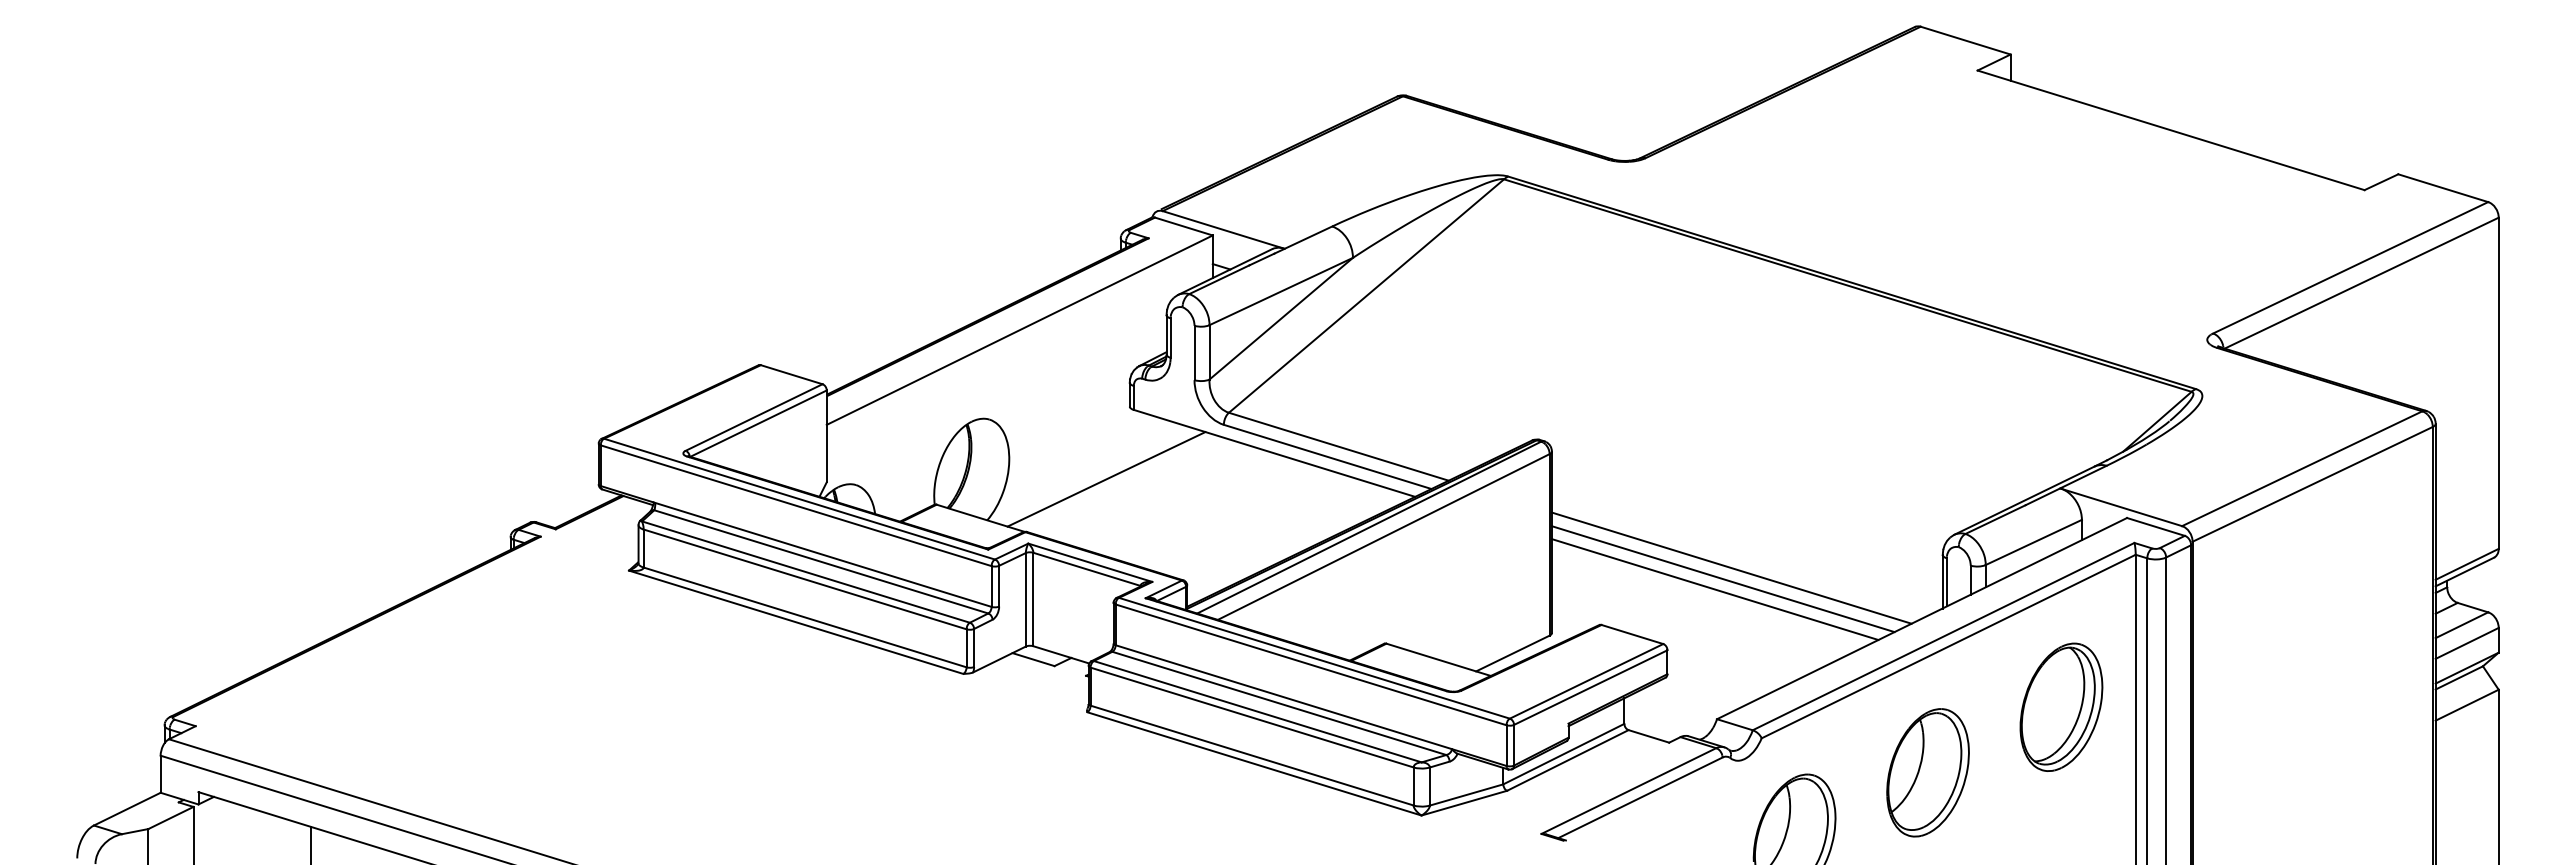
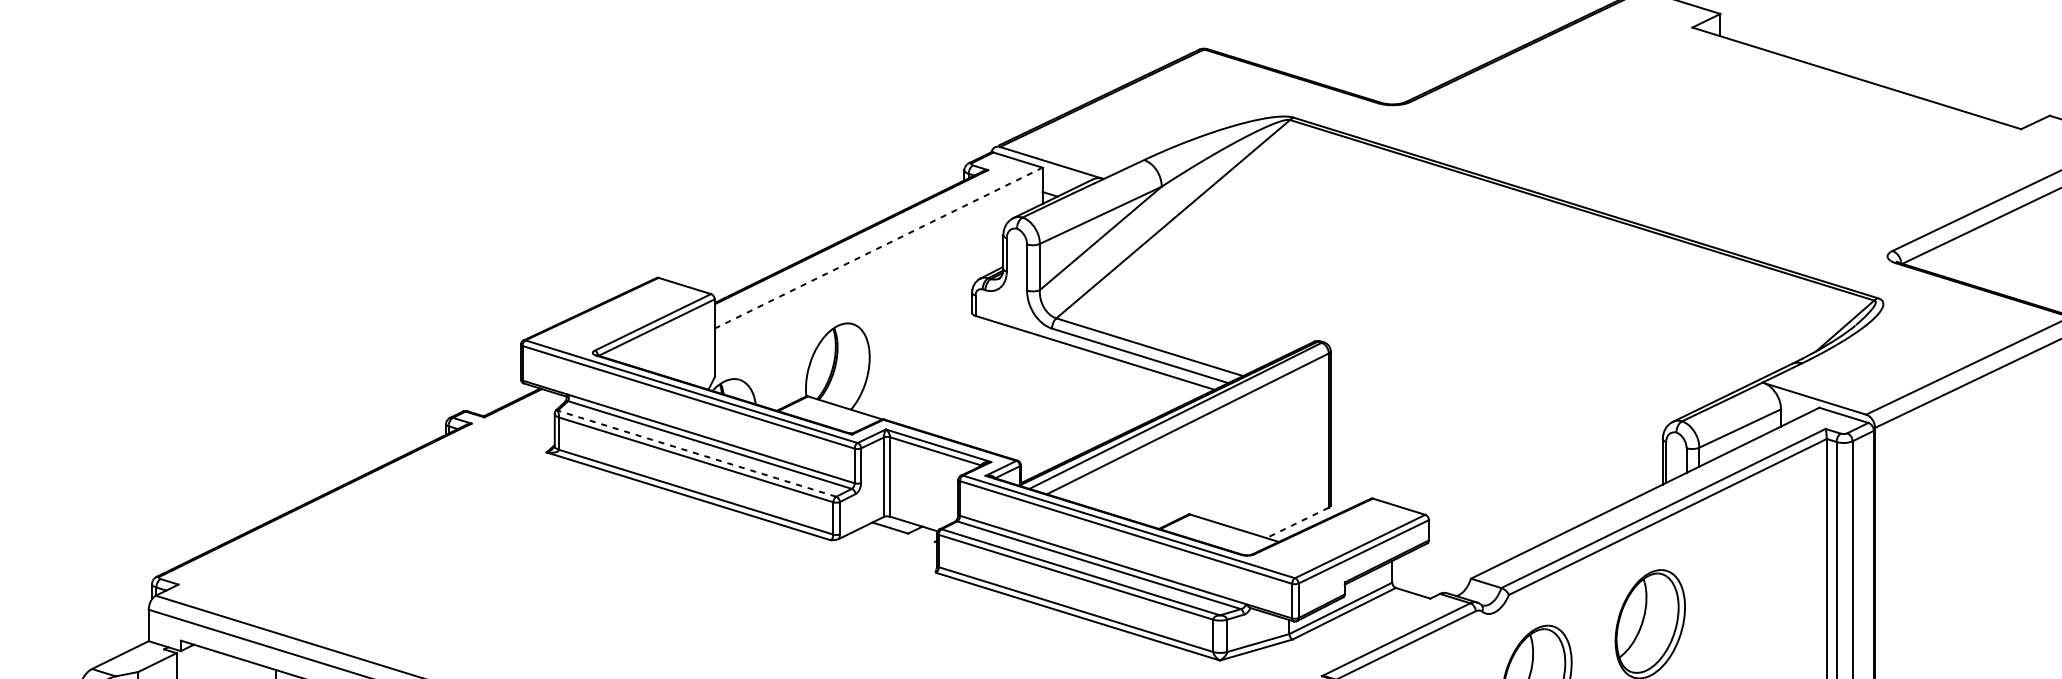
line: (1019, 330) -> (878, 248), solid -> dashed
line: (1106, 479) -> (952, 375), removed
line: (1731, 567) -> (1483, 449), removed
line: (806, 572) -> (697, 454), solid -> dashed
line: (1722, 579) -> (1475, 459), removed
line: (1714, 589) -> (1468, 468), removed
line: (1512, 653) -> (1297, 522), solid -> dashed
part: (2061, 706) -> (1763, 567), removed

